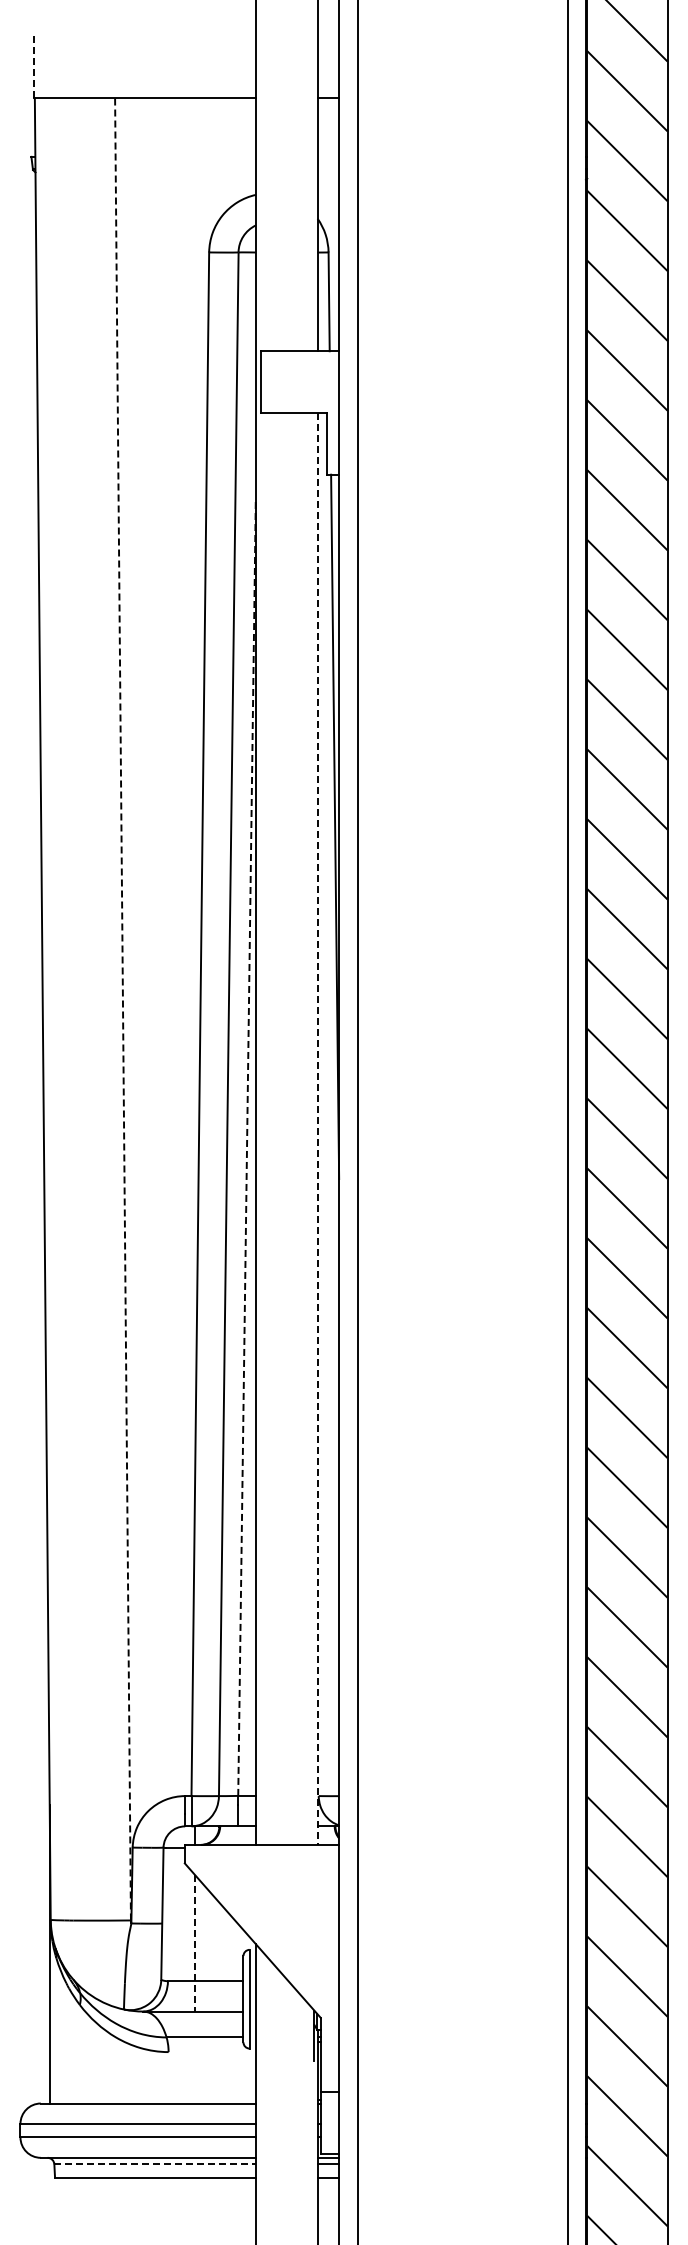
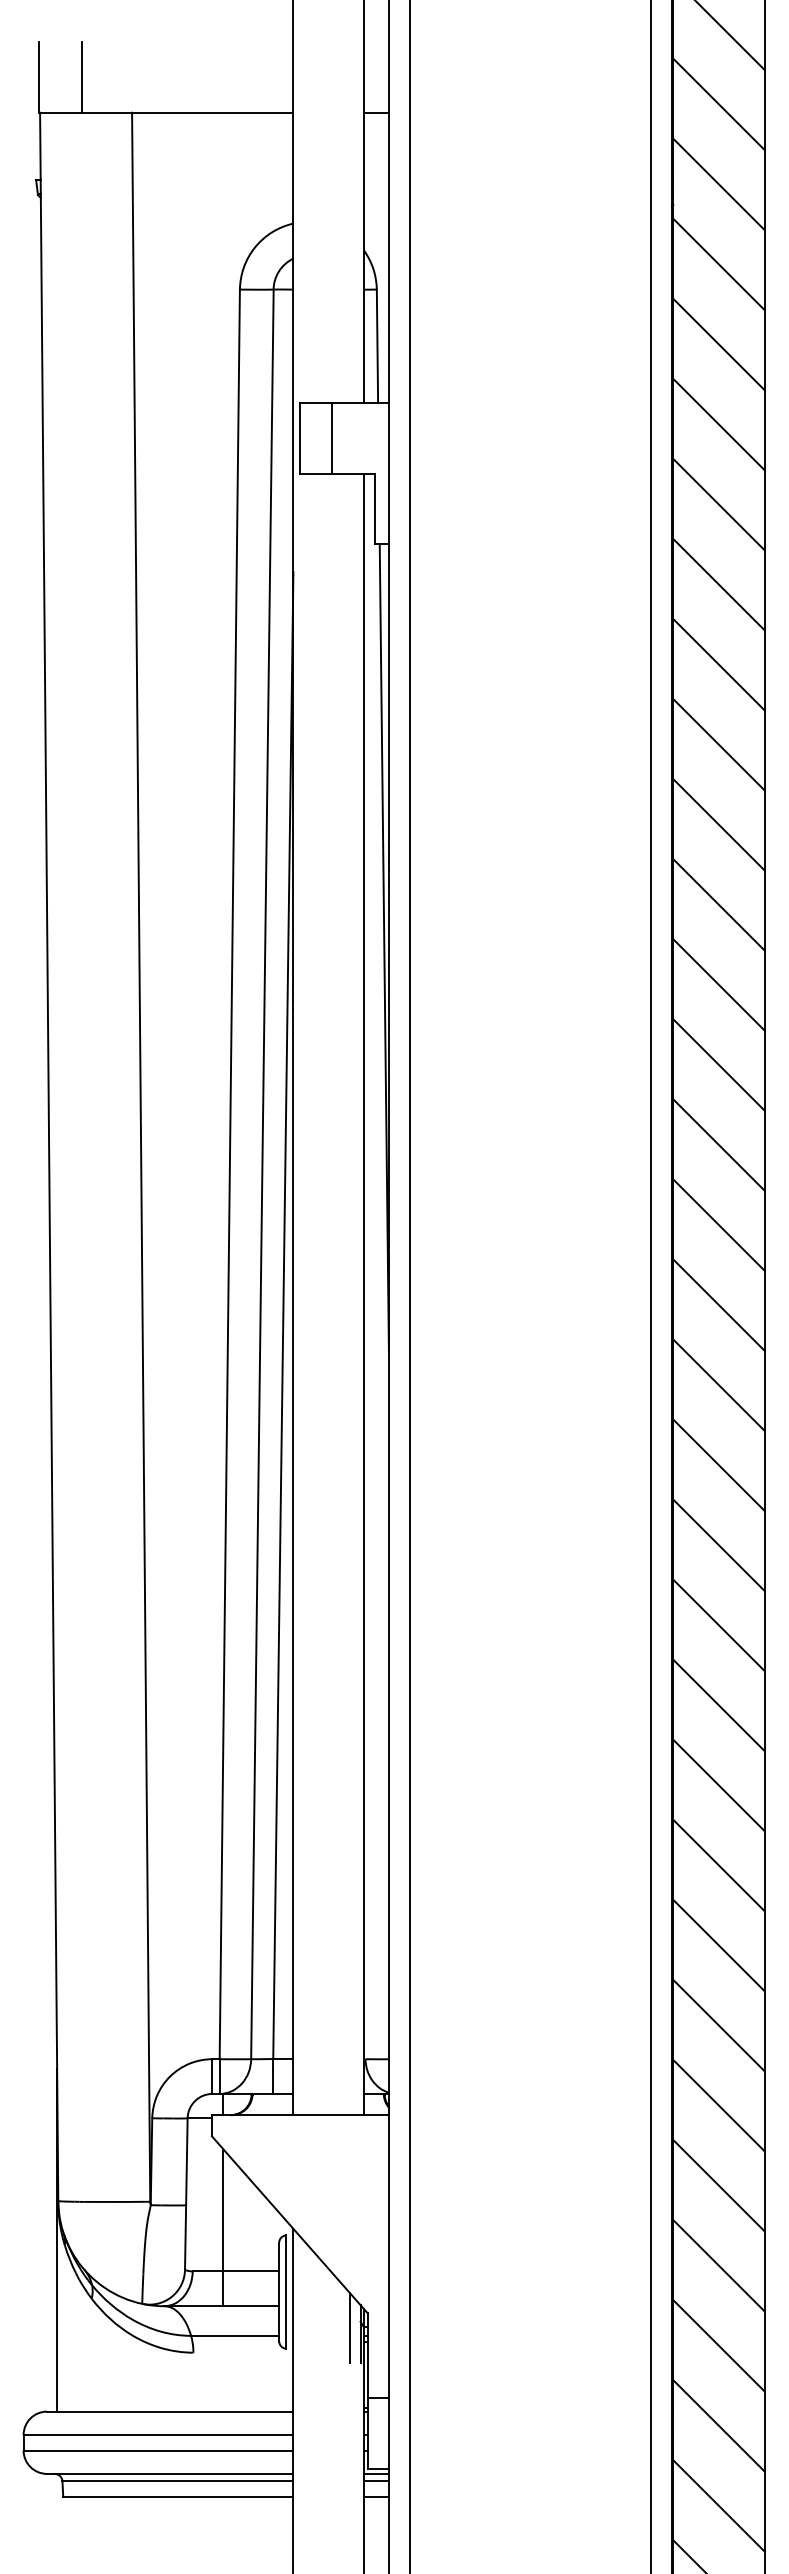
line: (34, 67) -> (39, 77), dashed -> solid
line: (71, 67) -> (82, 77), added
line: (289, 381) -> (332, 437), added
line: (123, 1008) -> (141, 1156), dashed -> solid
line: (317, 1128) -> (364, 1293), dashed -> solid
line: (247, 1147) -> (283, 1315), dashed -> solid
line: (194, 1943) -> (223, 2228), dashed -> solid
line: (305, 2030) -> (350, 2327), added
line: (155, 2164) -> (178, 2481), dashed -> solid

